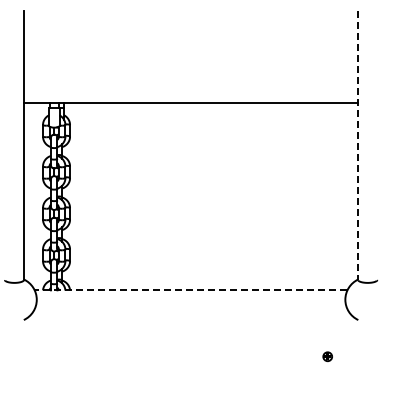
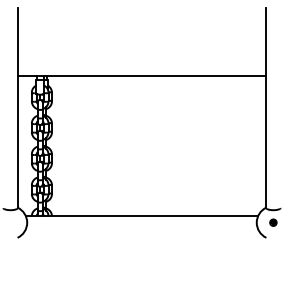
line: (358, 146) -> (266, 108), dashed -> solid
line: (190, 290) -> (141, 215), dashed -> solid
part: (327, 356) -> (273, 222), moved

